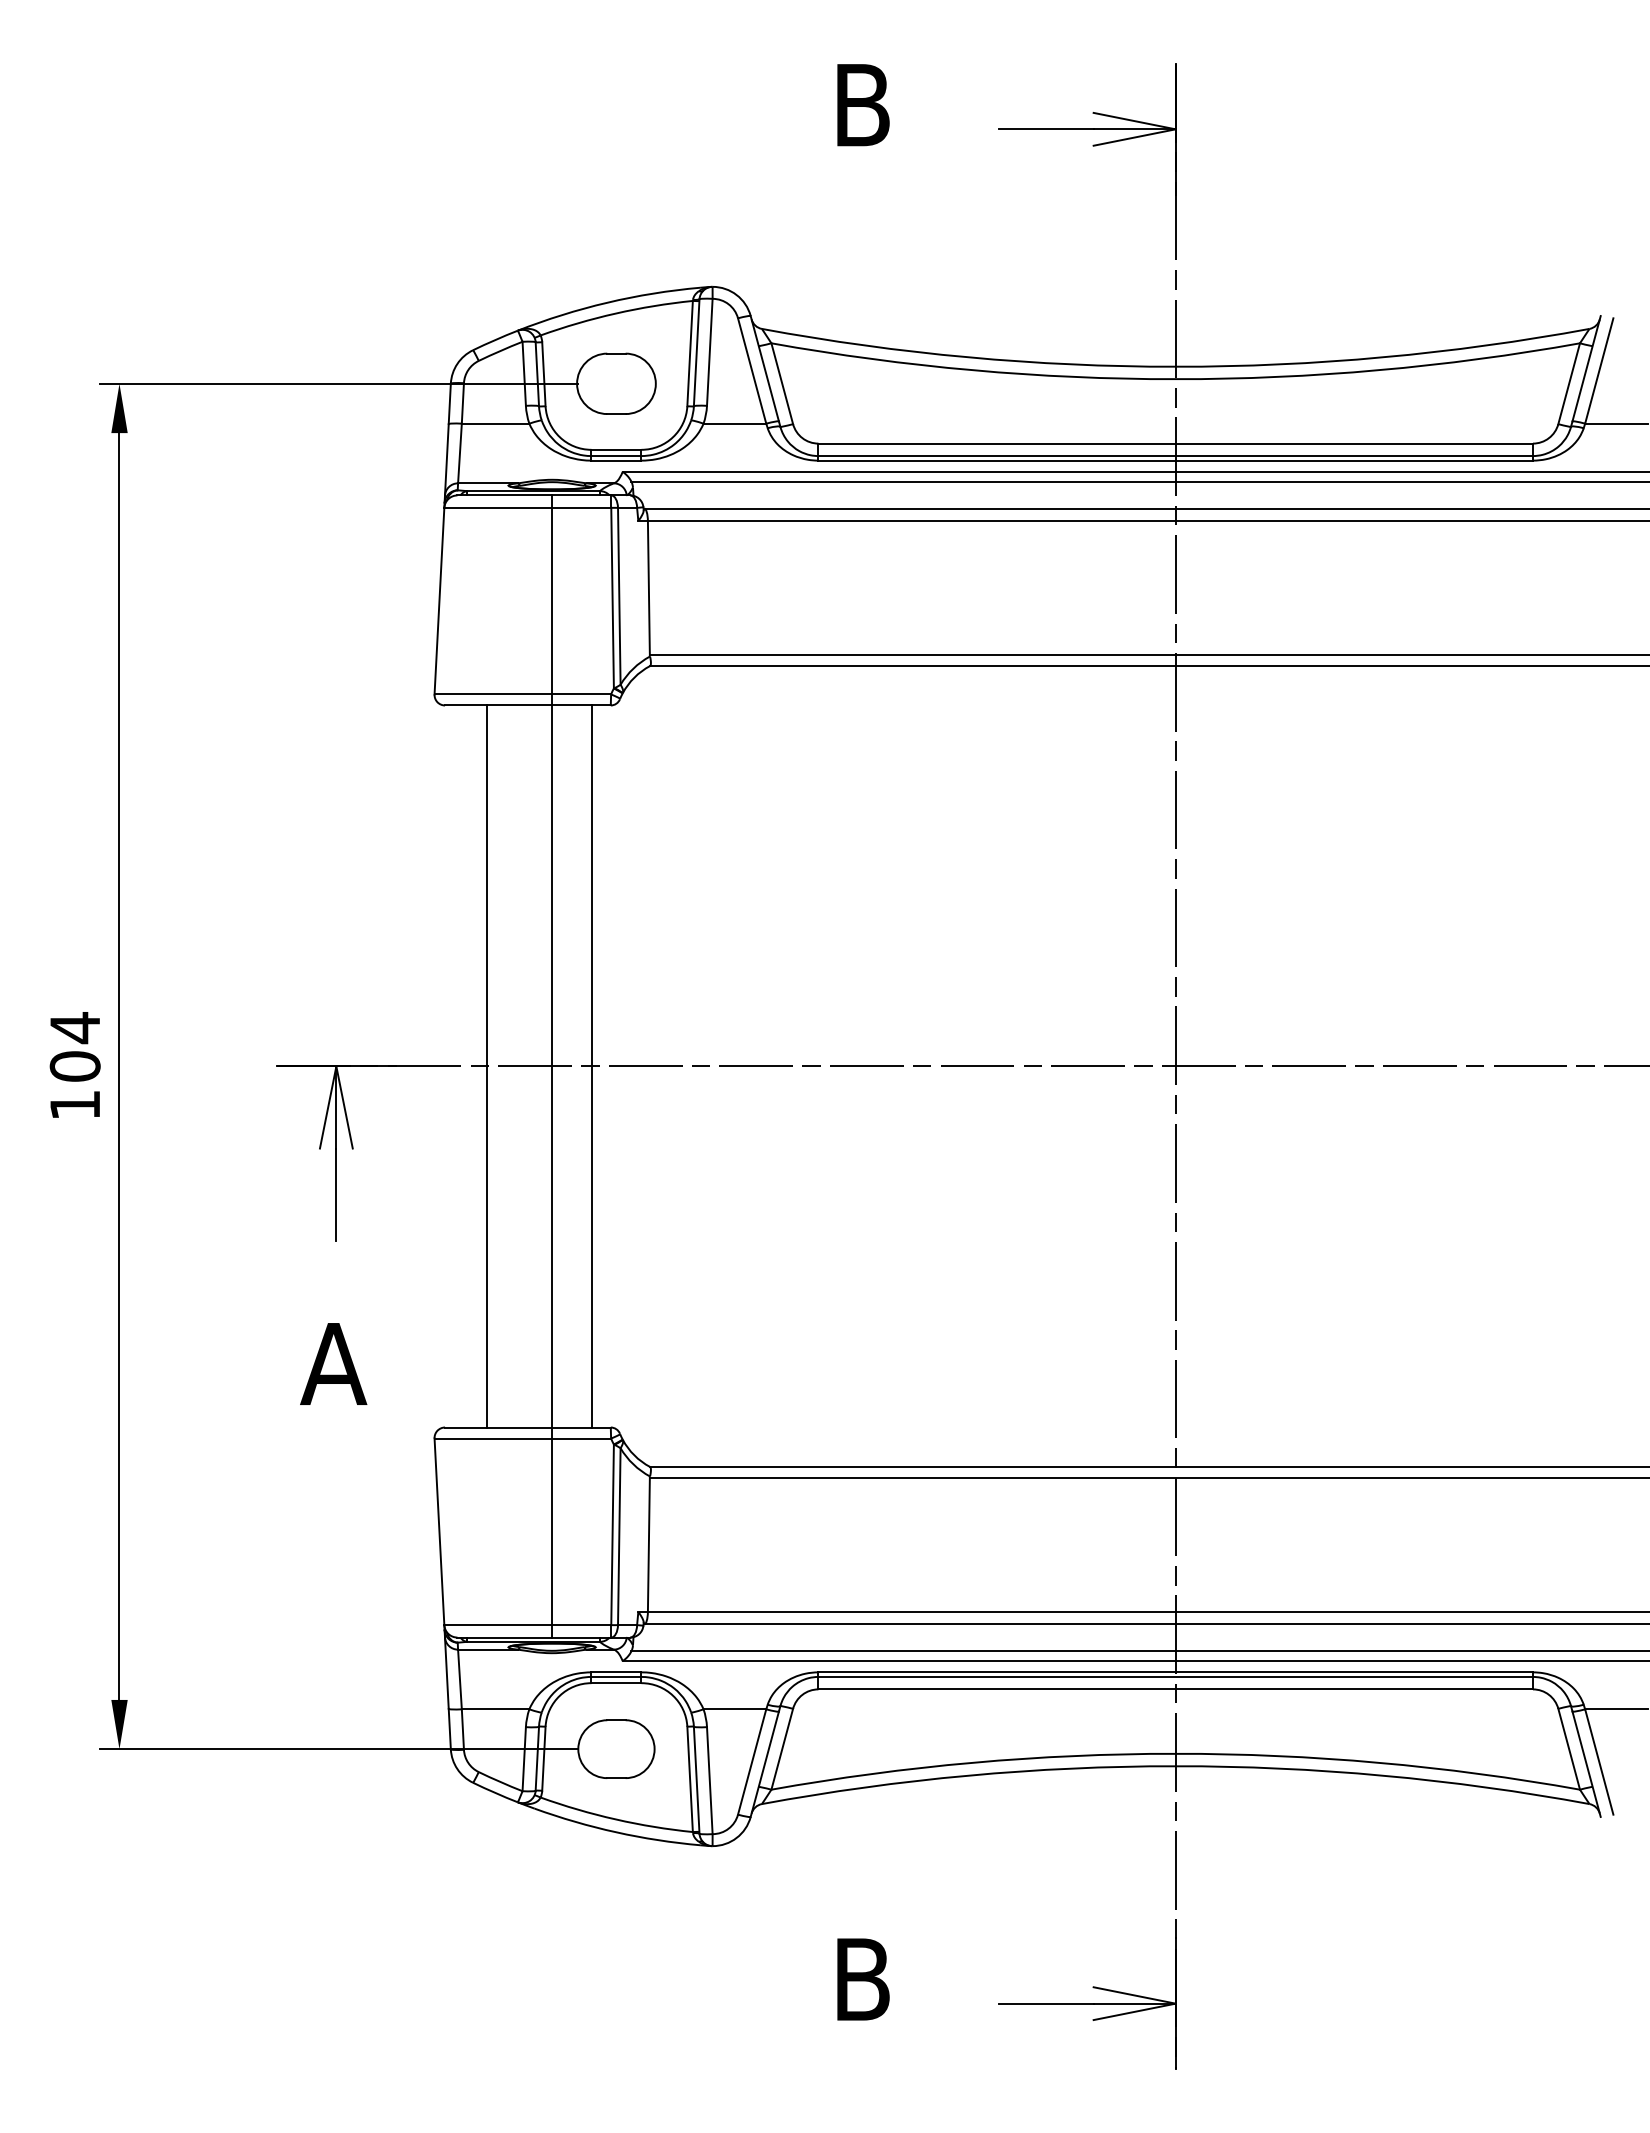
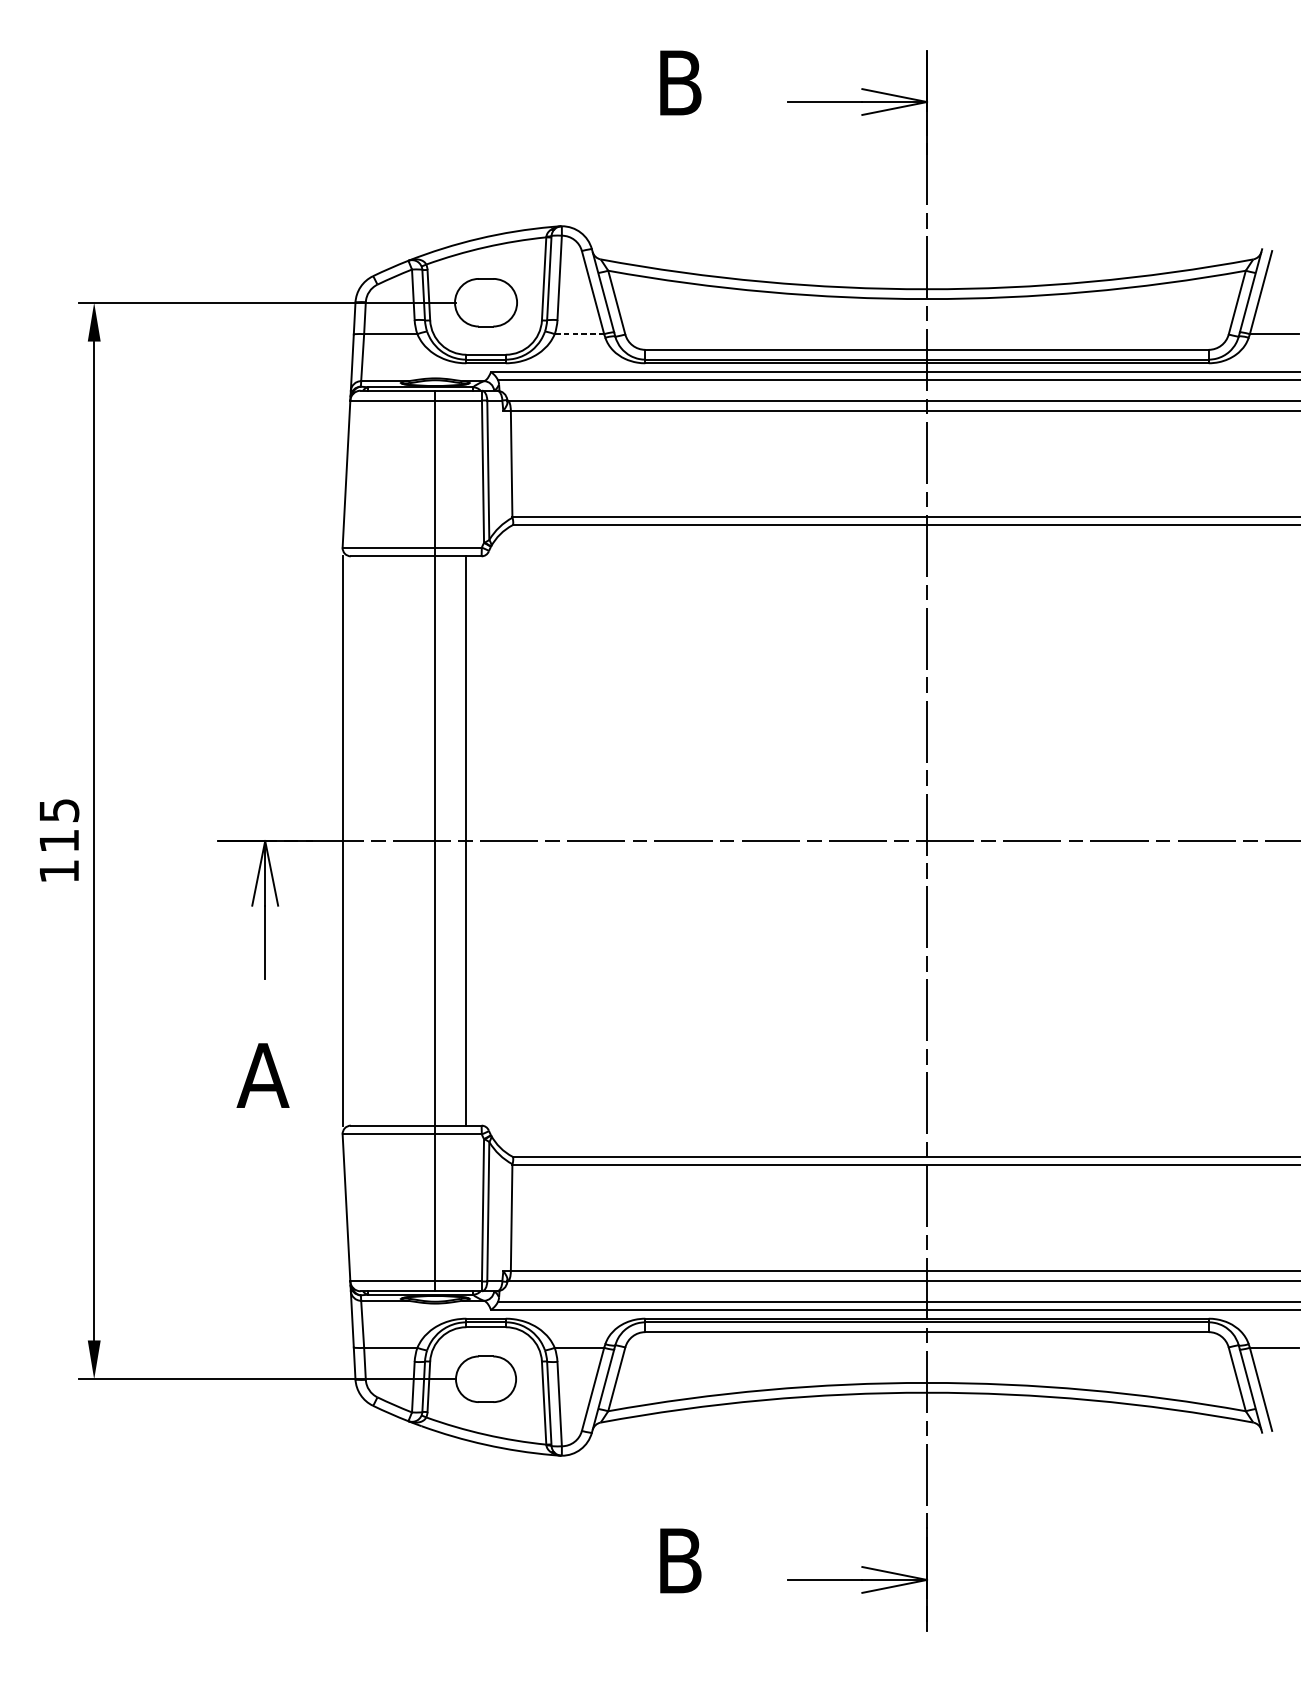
line: (734, 423) -> (579, 333), solid -> dashed
text: (74, 1046) -> (58, 825), 104 -> 115
line: (486, 1066) -> (343, 841), moved

